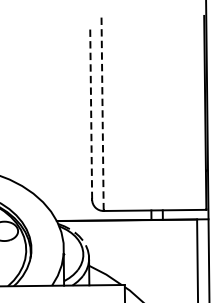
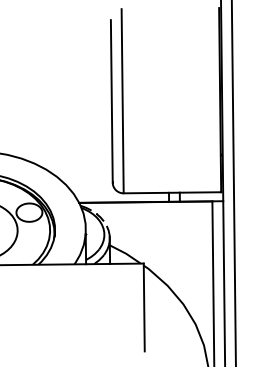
line: (102, 113) -> (122, 100), dashed -> solid
line: (90, 114) -> (111, 101), dashed -> solid

